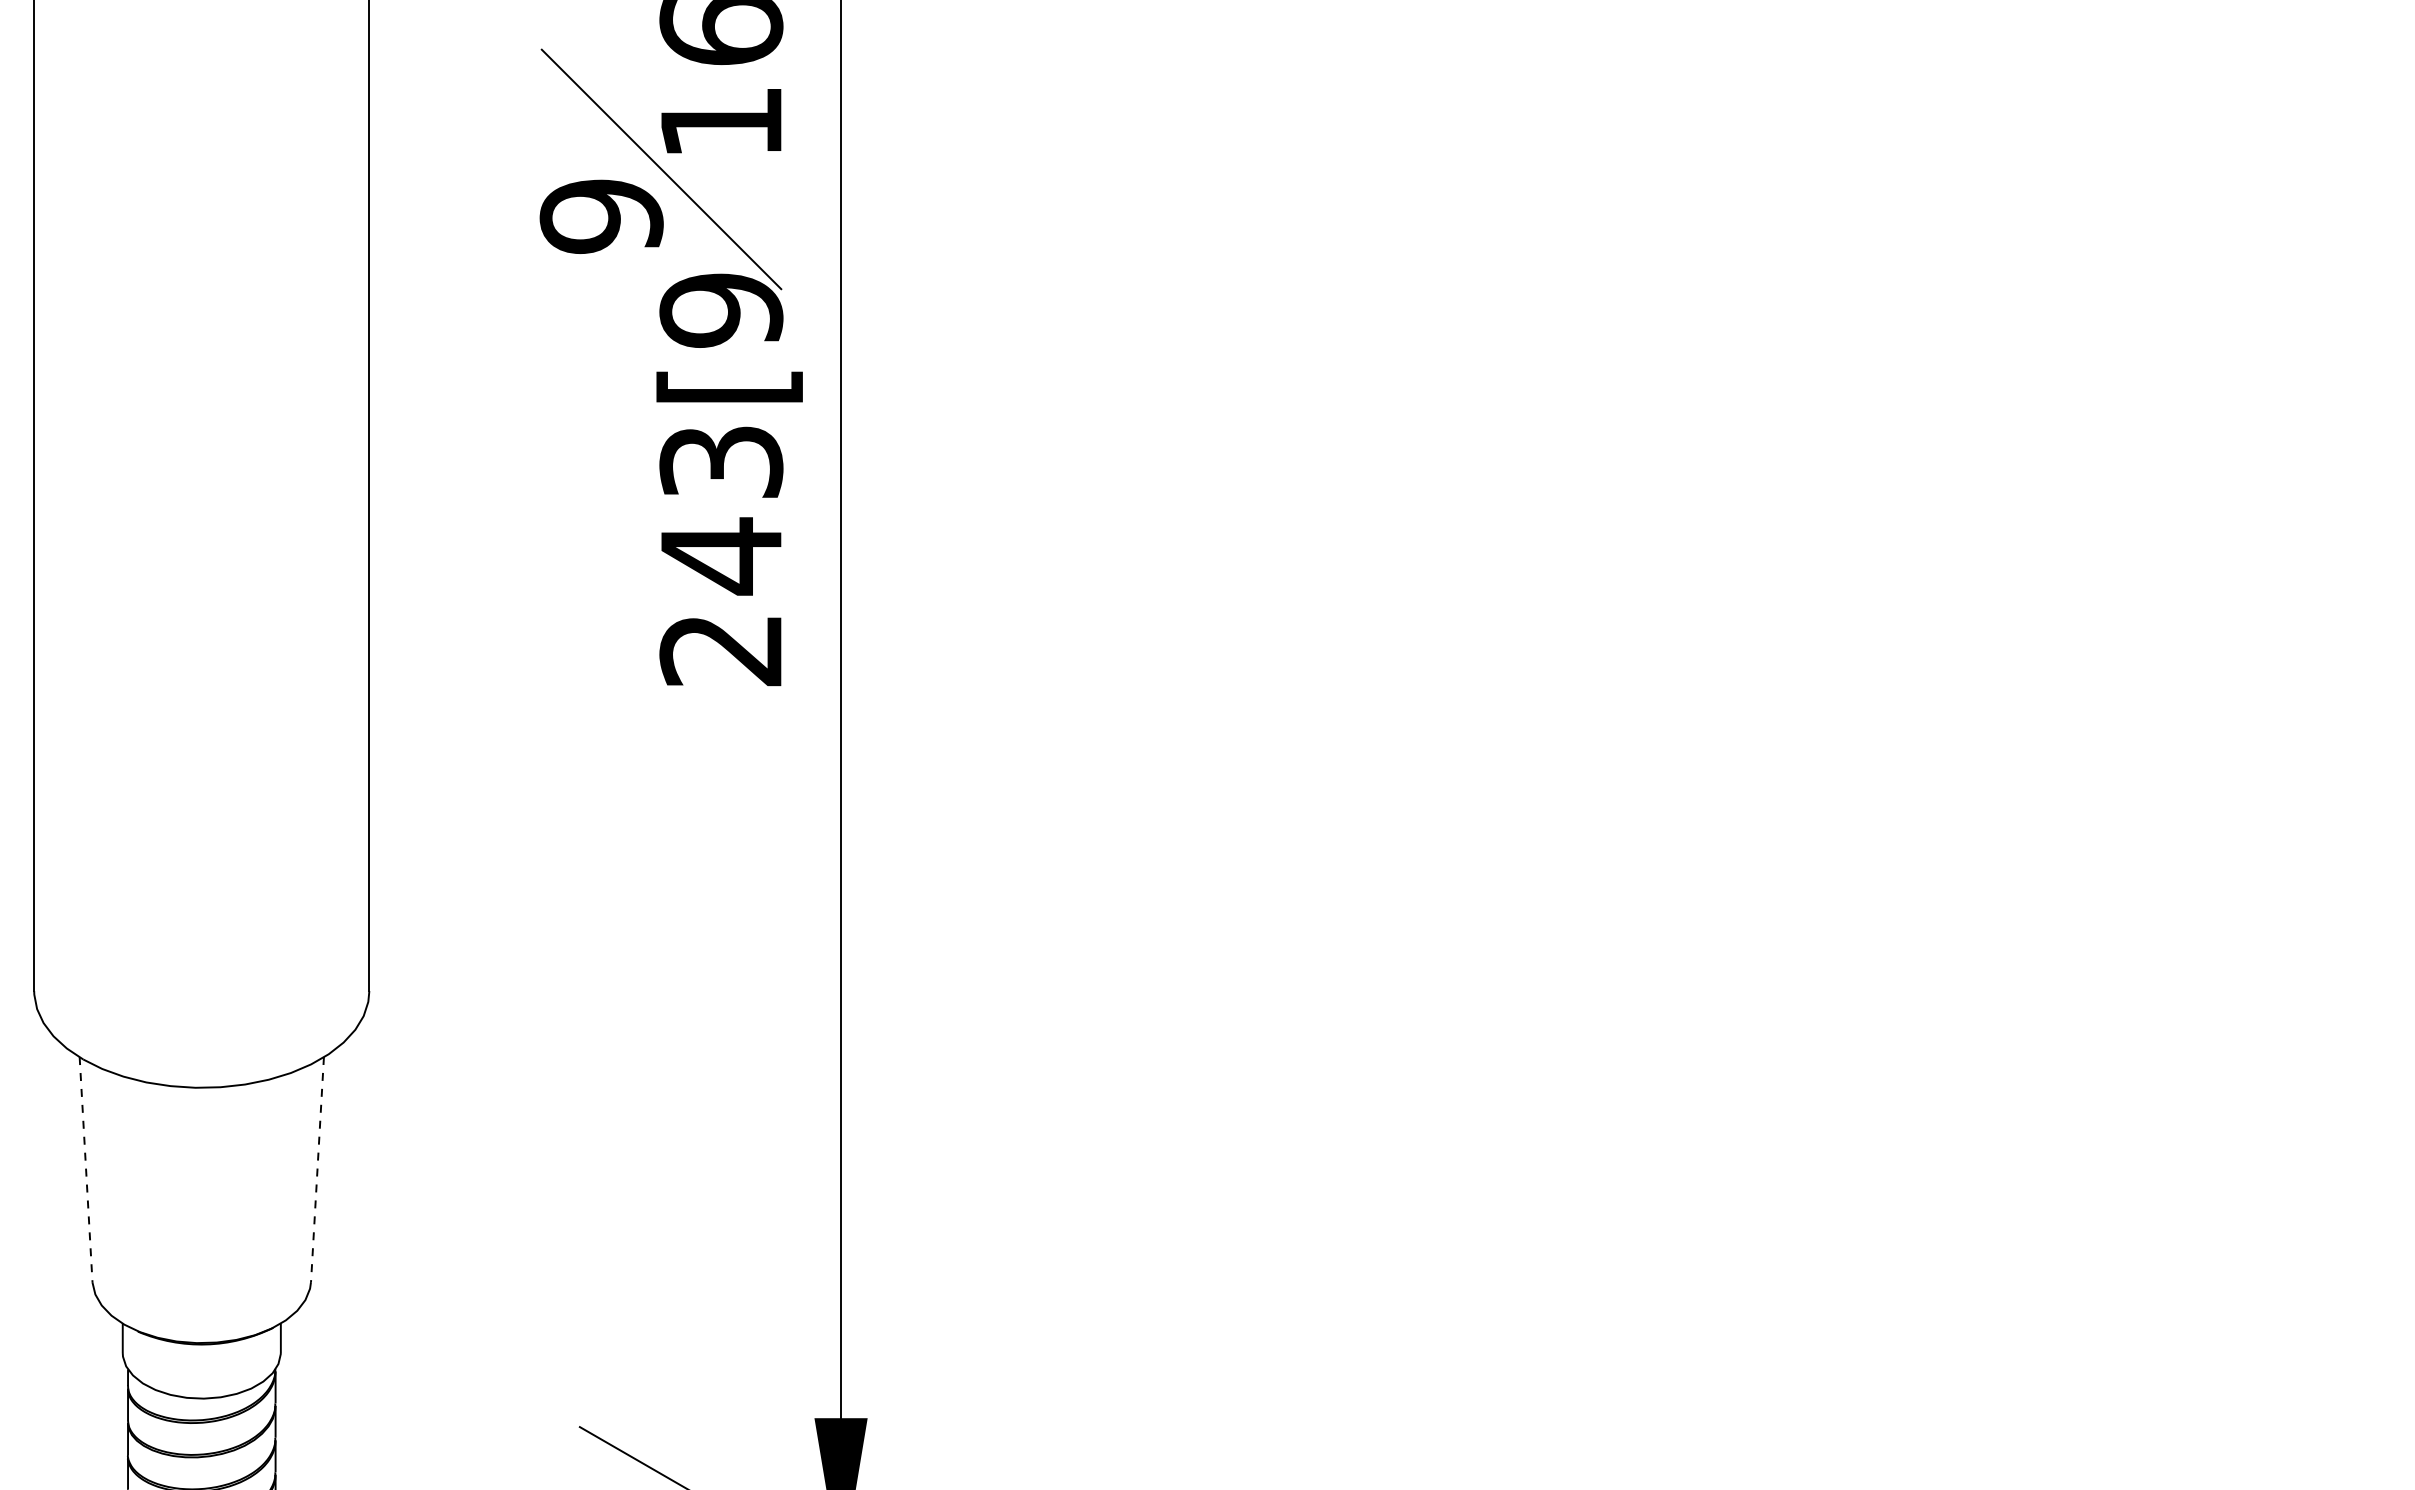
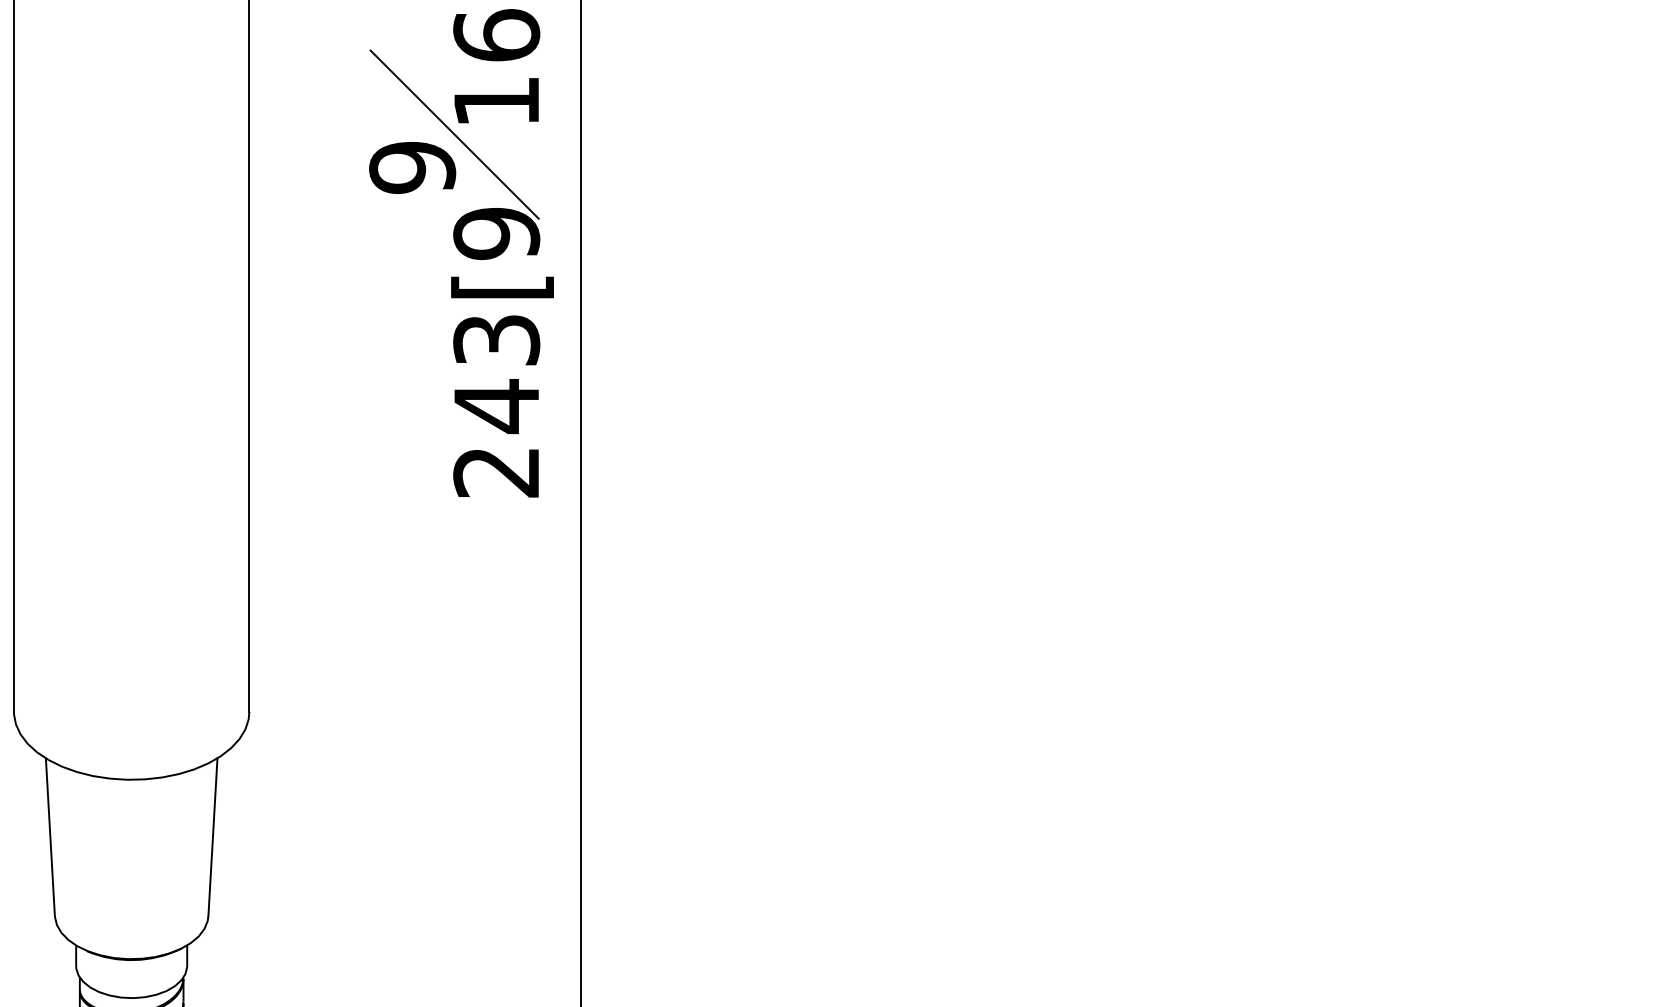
line: (86, 1169) -> (50, 837), dashed -> solid
line: (317, 1169) -> (212, 837), dashed -> solid

